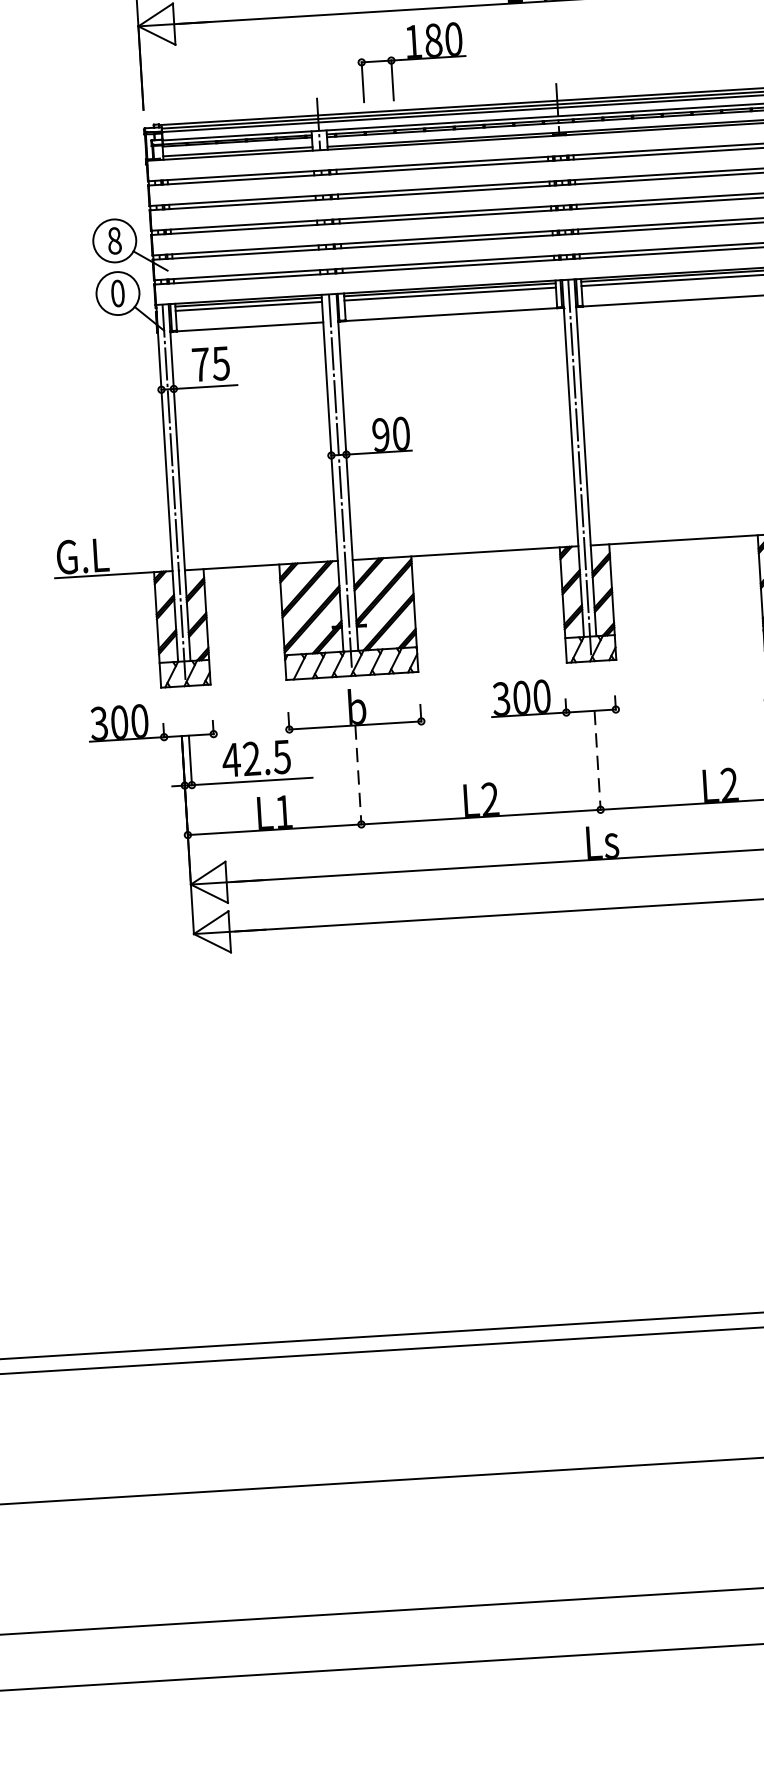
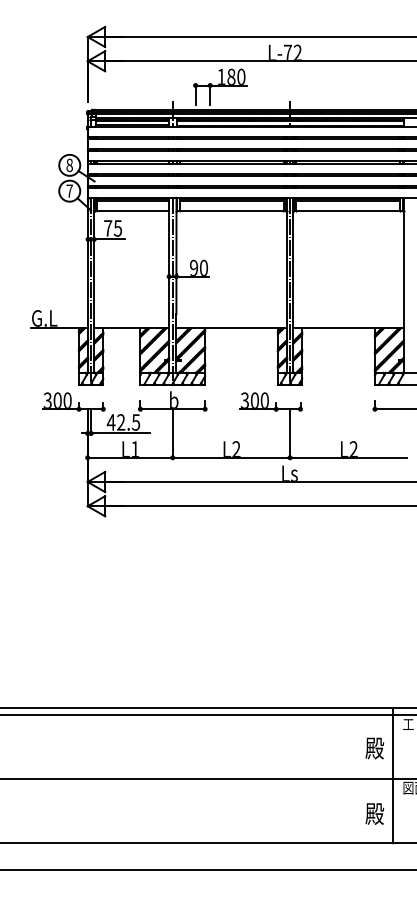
text: (117, 292) -> (69, 190), 0 -> 7
line: (598, 762) -> (290, 434), dashed -> solid
line: (357, 777) -> (172, 434), dashed -> solid

